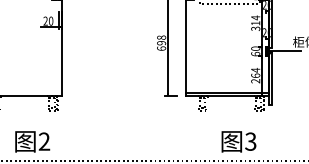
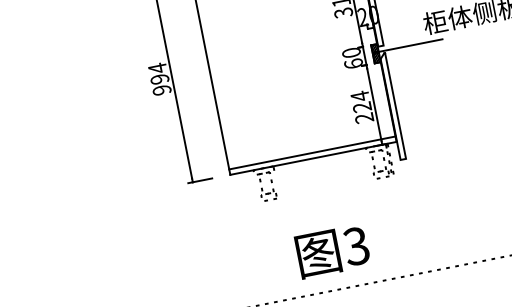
text: (161, 42) -> (159, 77), 698 -> 994
text: (255, 75) -> (361, 106), 264 -> 224
text: (238, 141) -> (331, 250), moved

